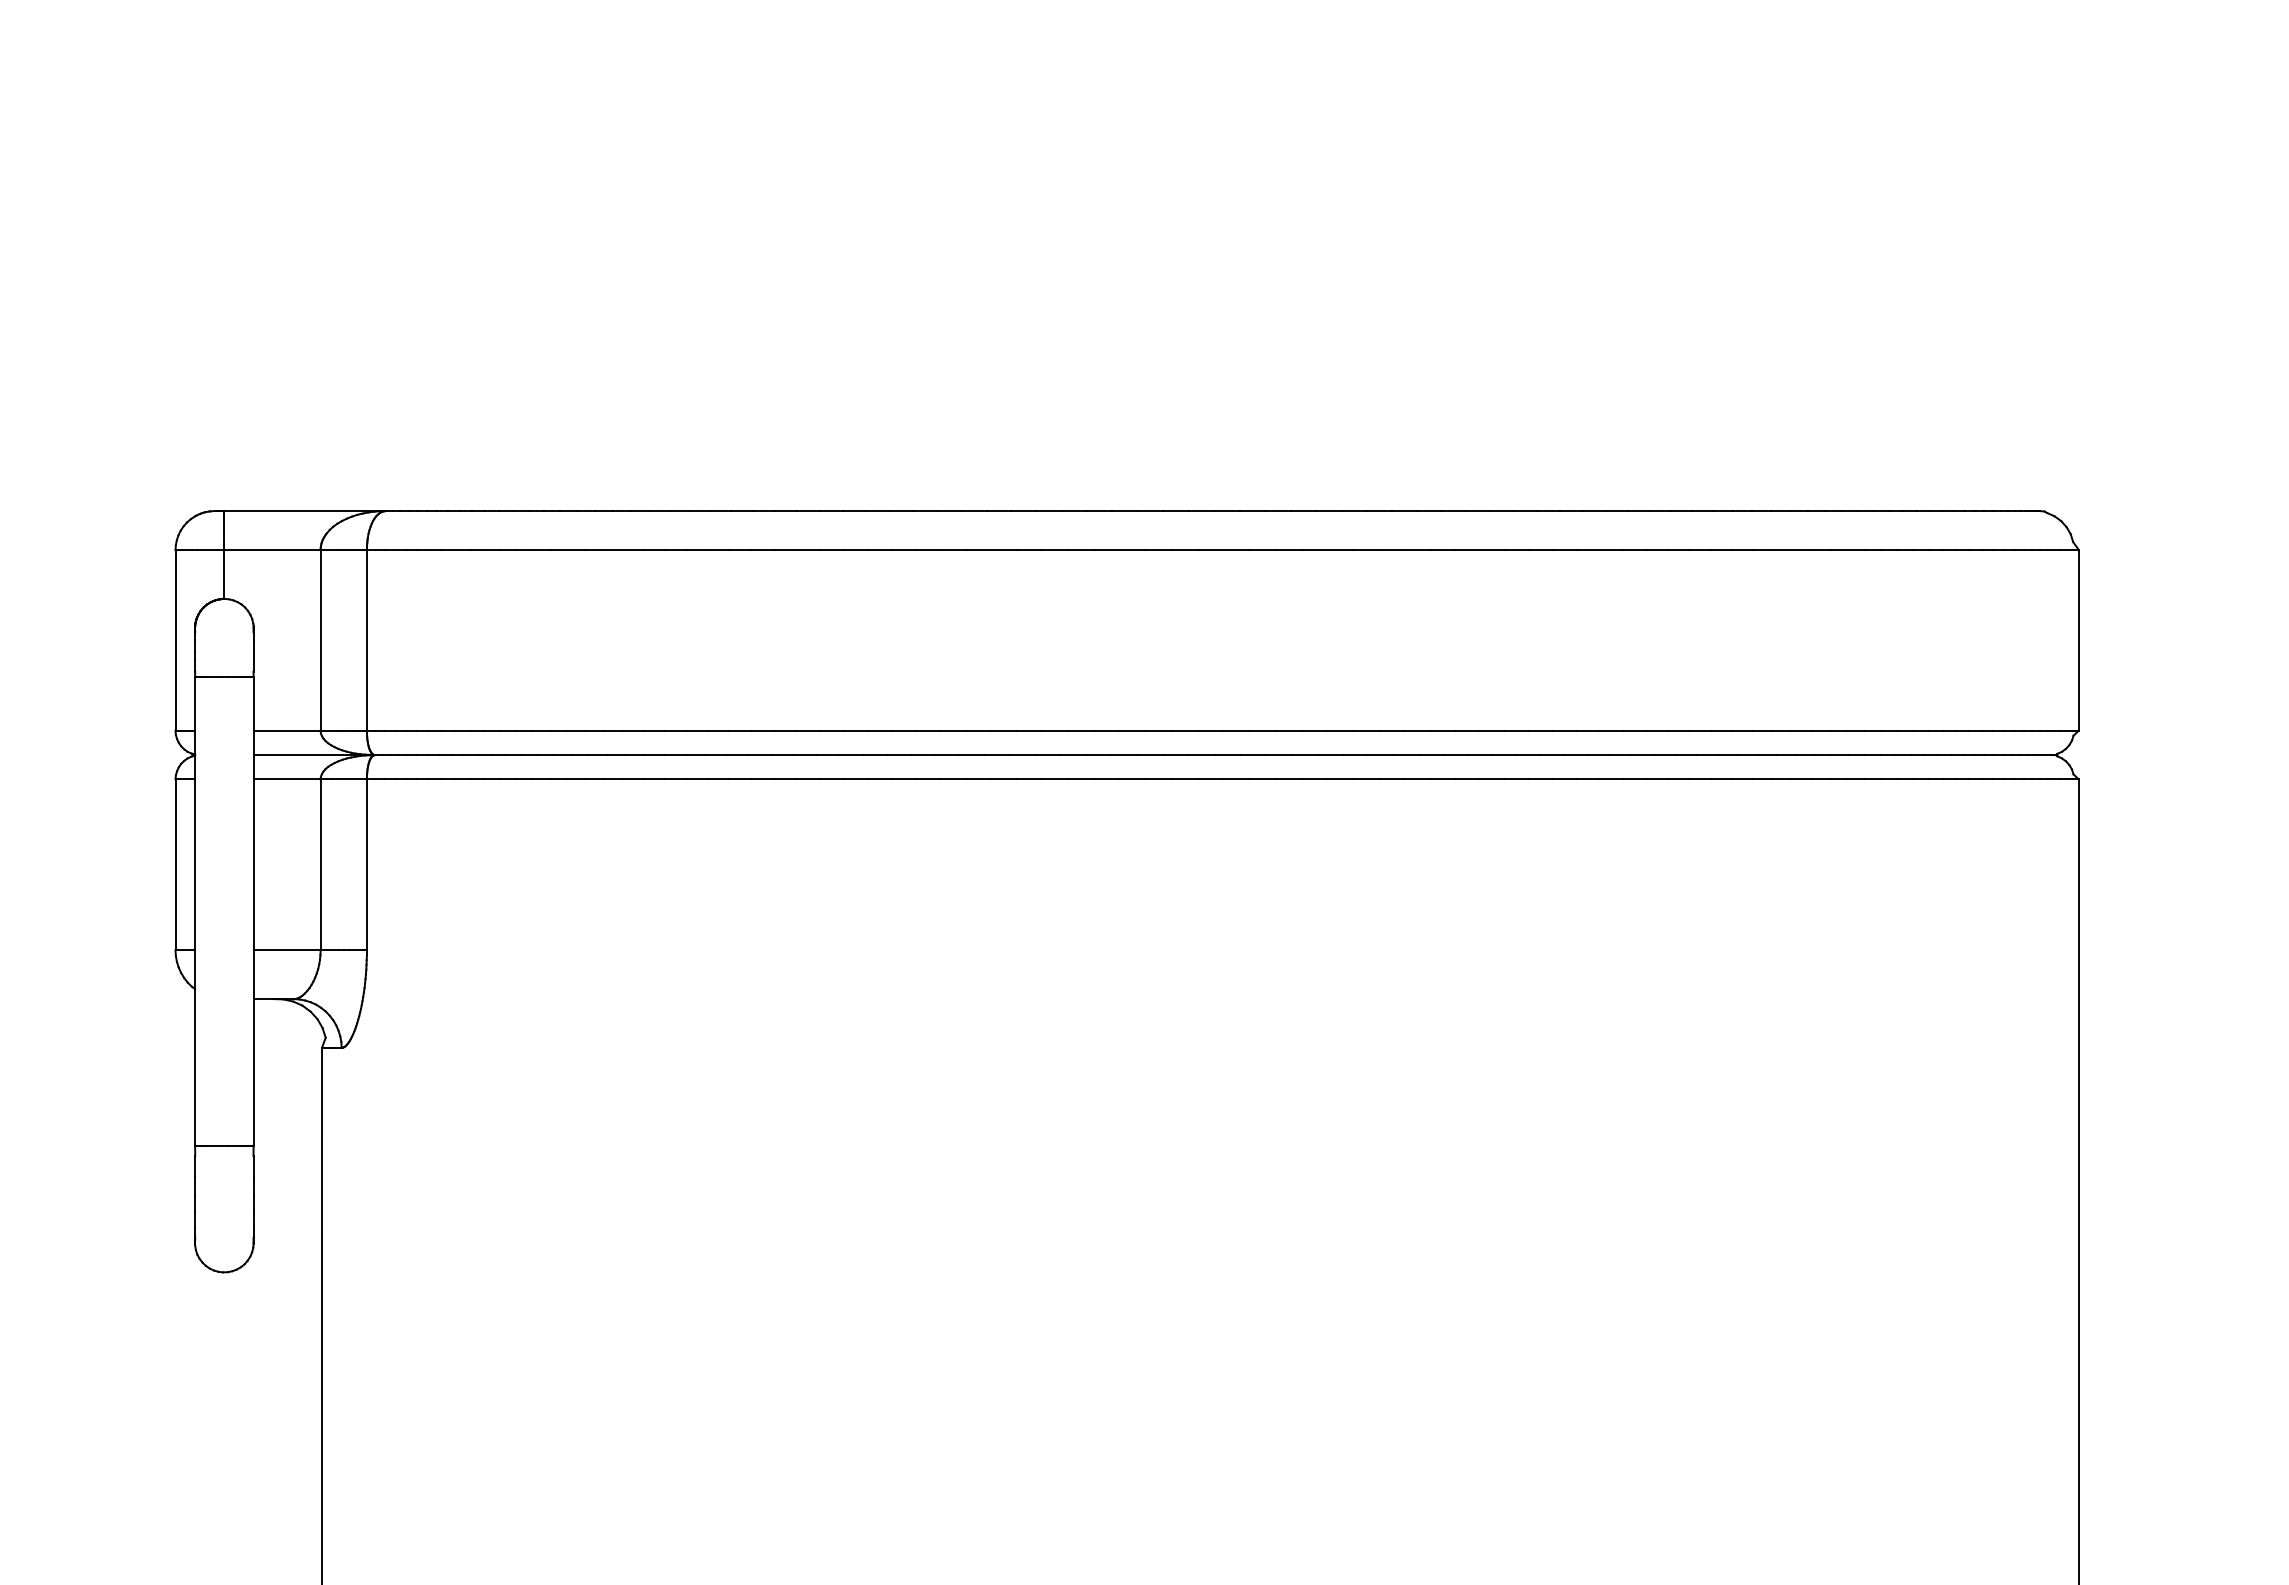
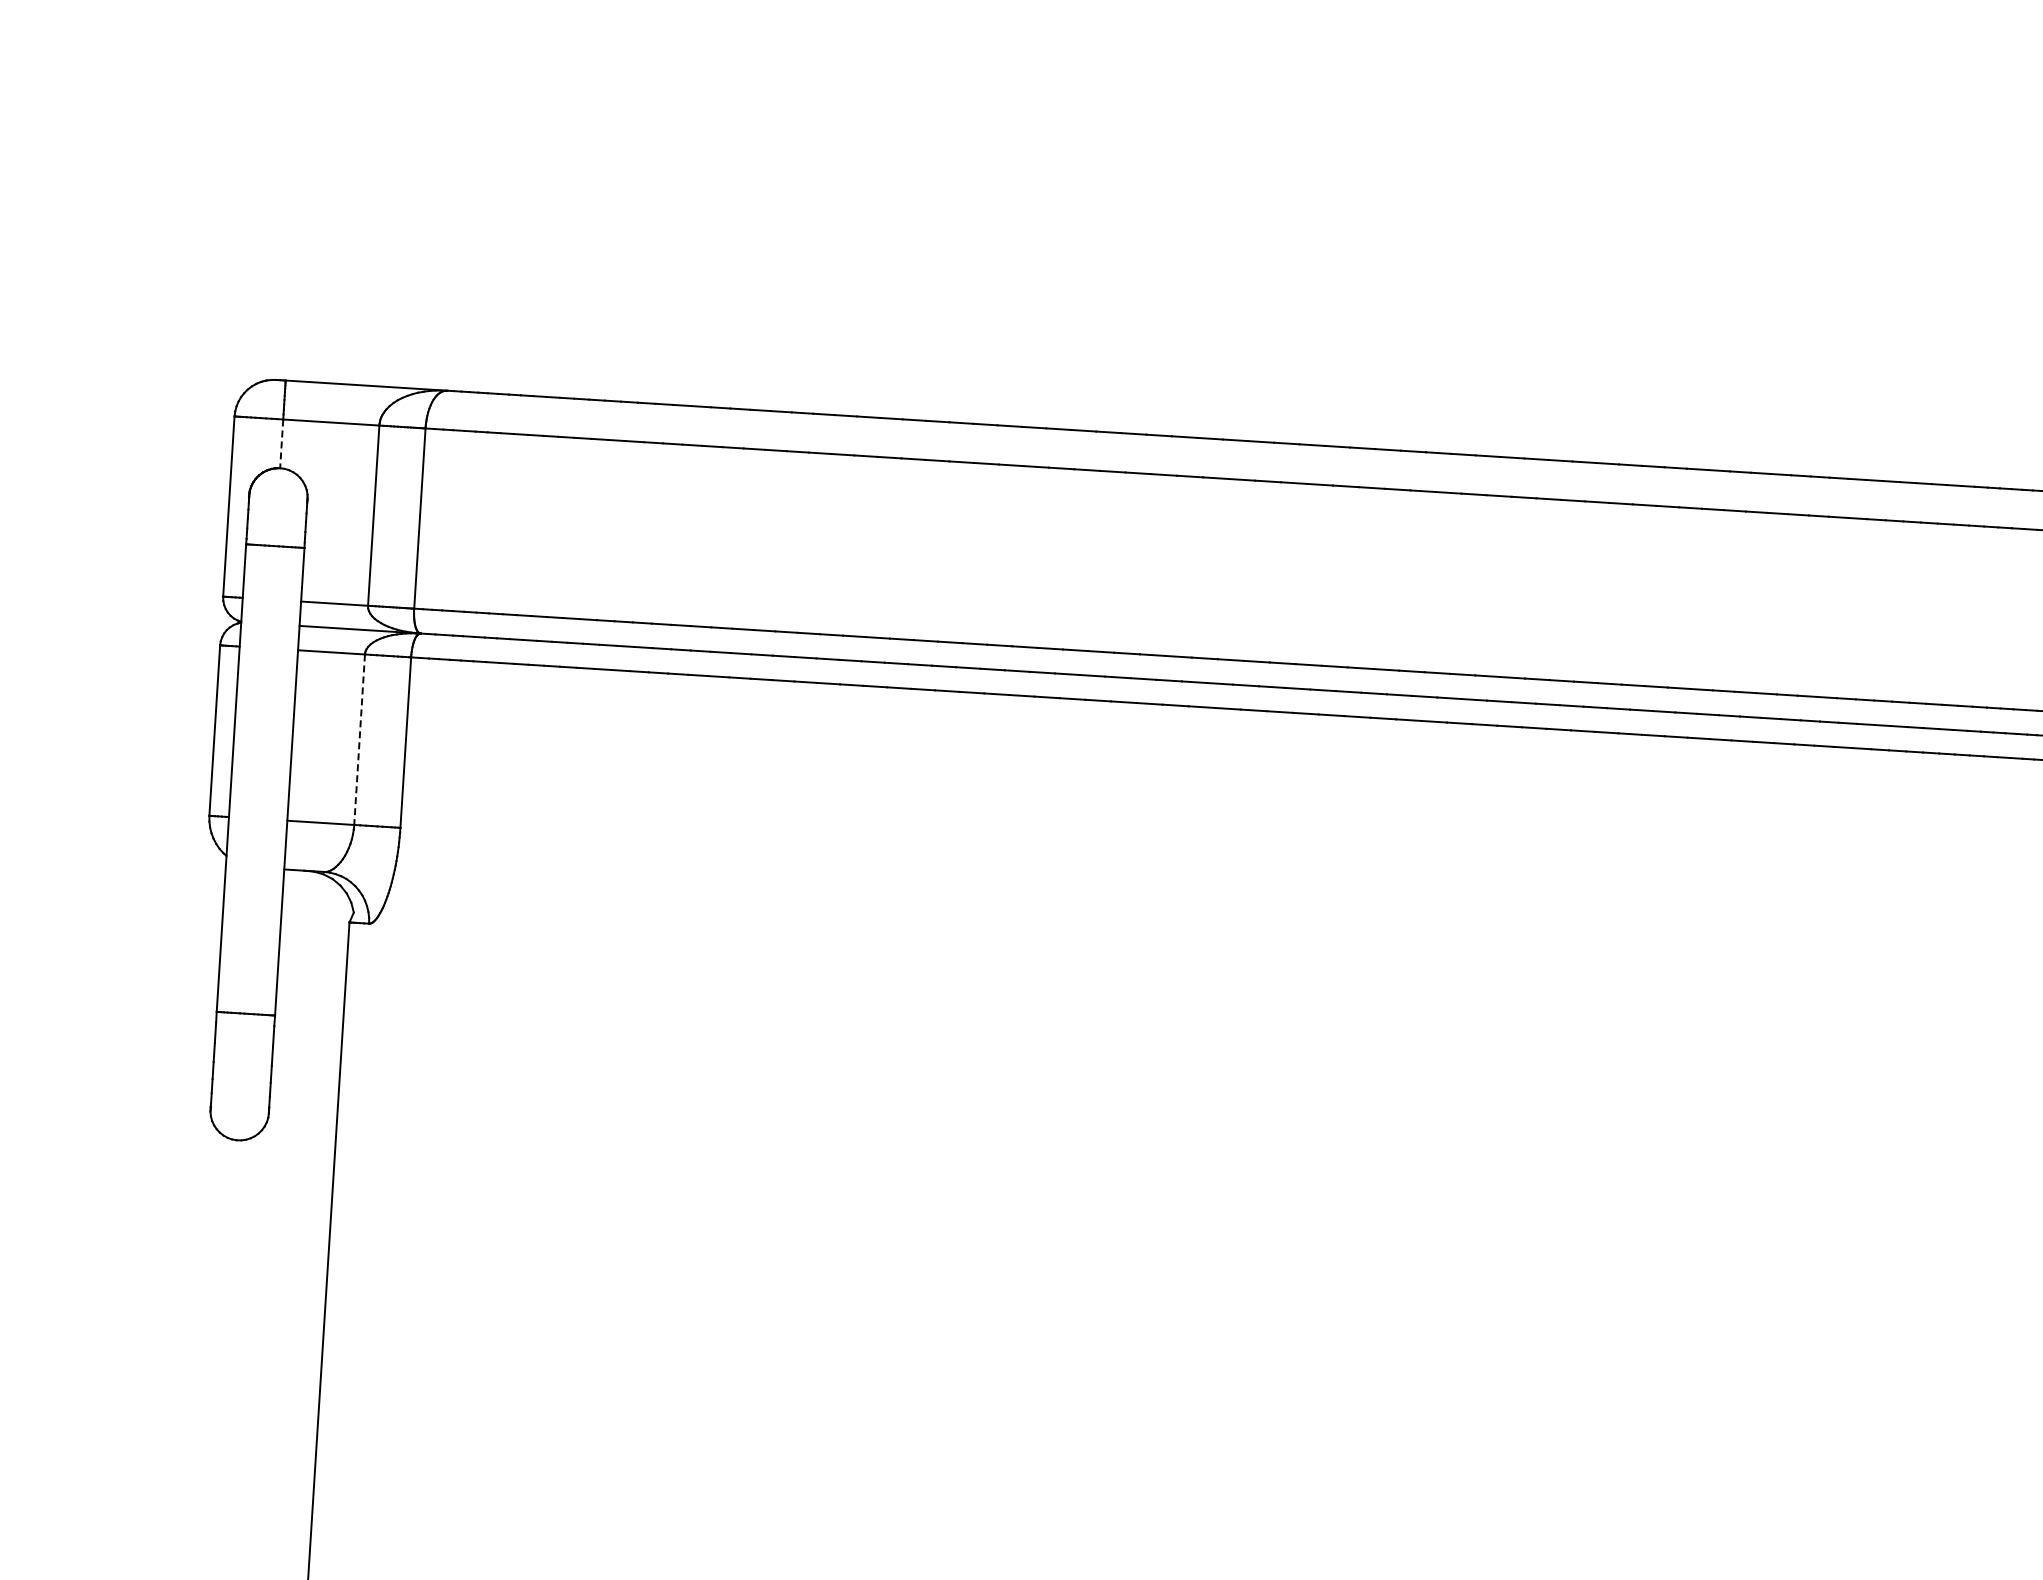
line: (224, 575) -> (281, 444), solid -> dashed
line: (320, 865) -> (359, 740), solid -> dashed

